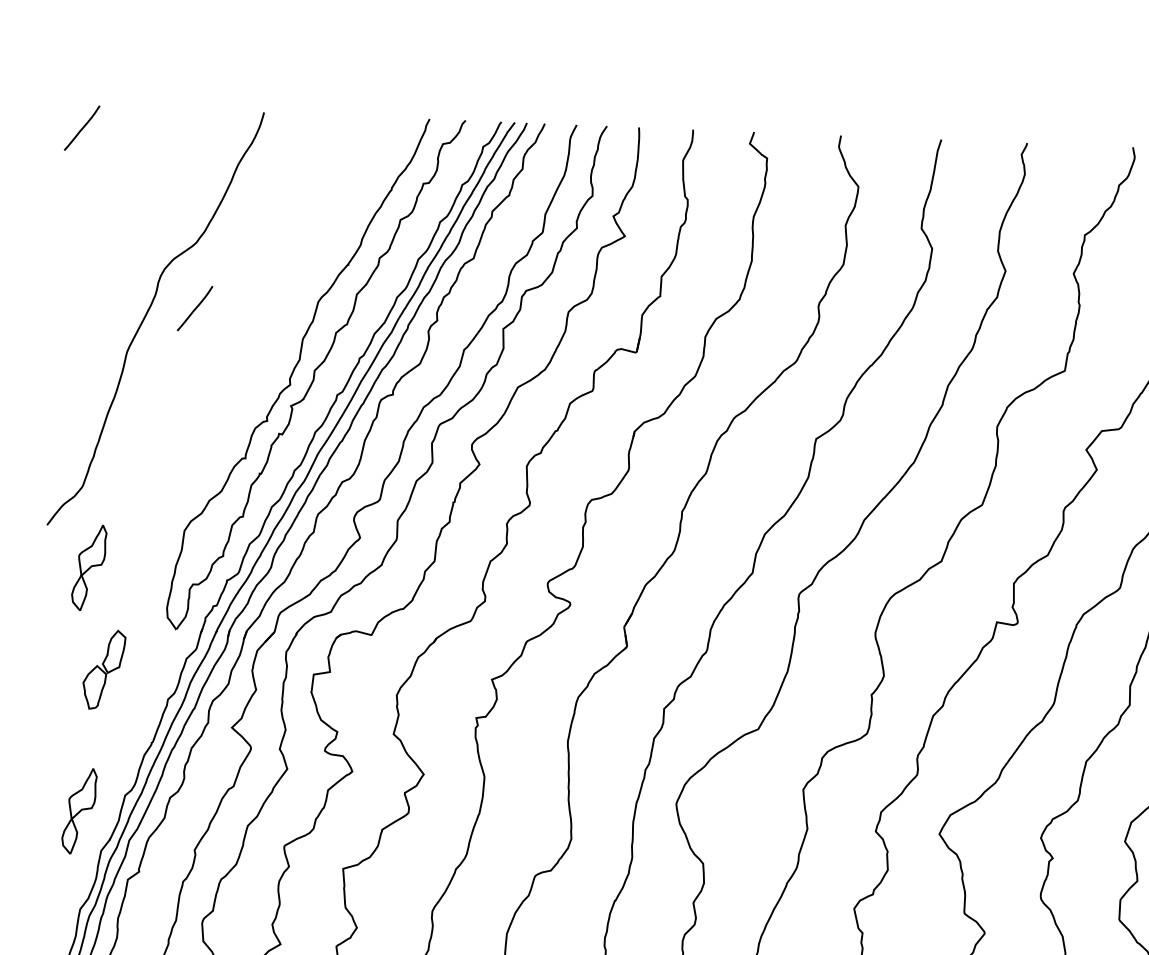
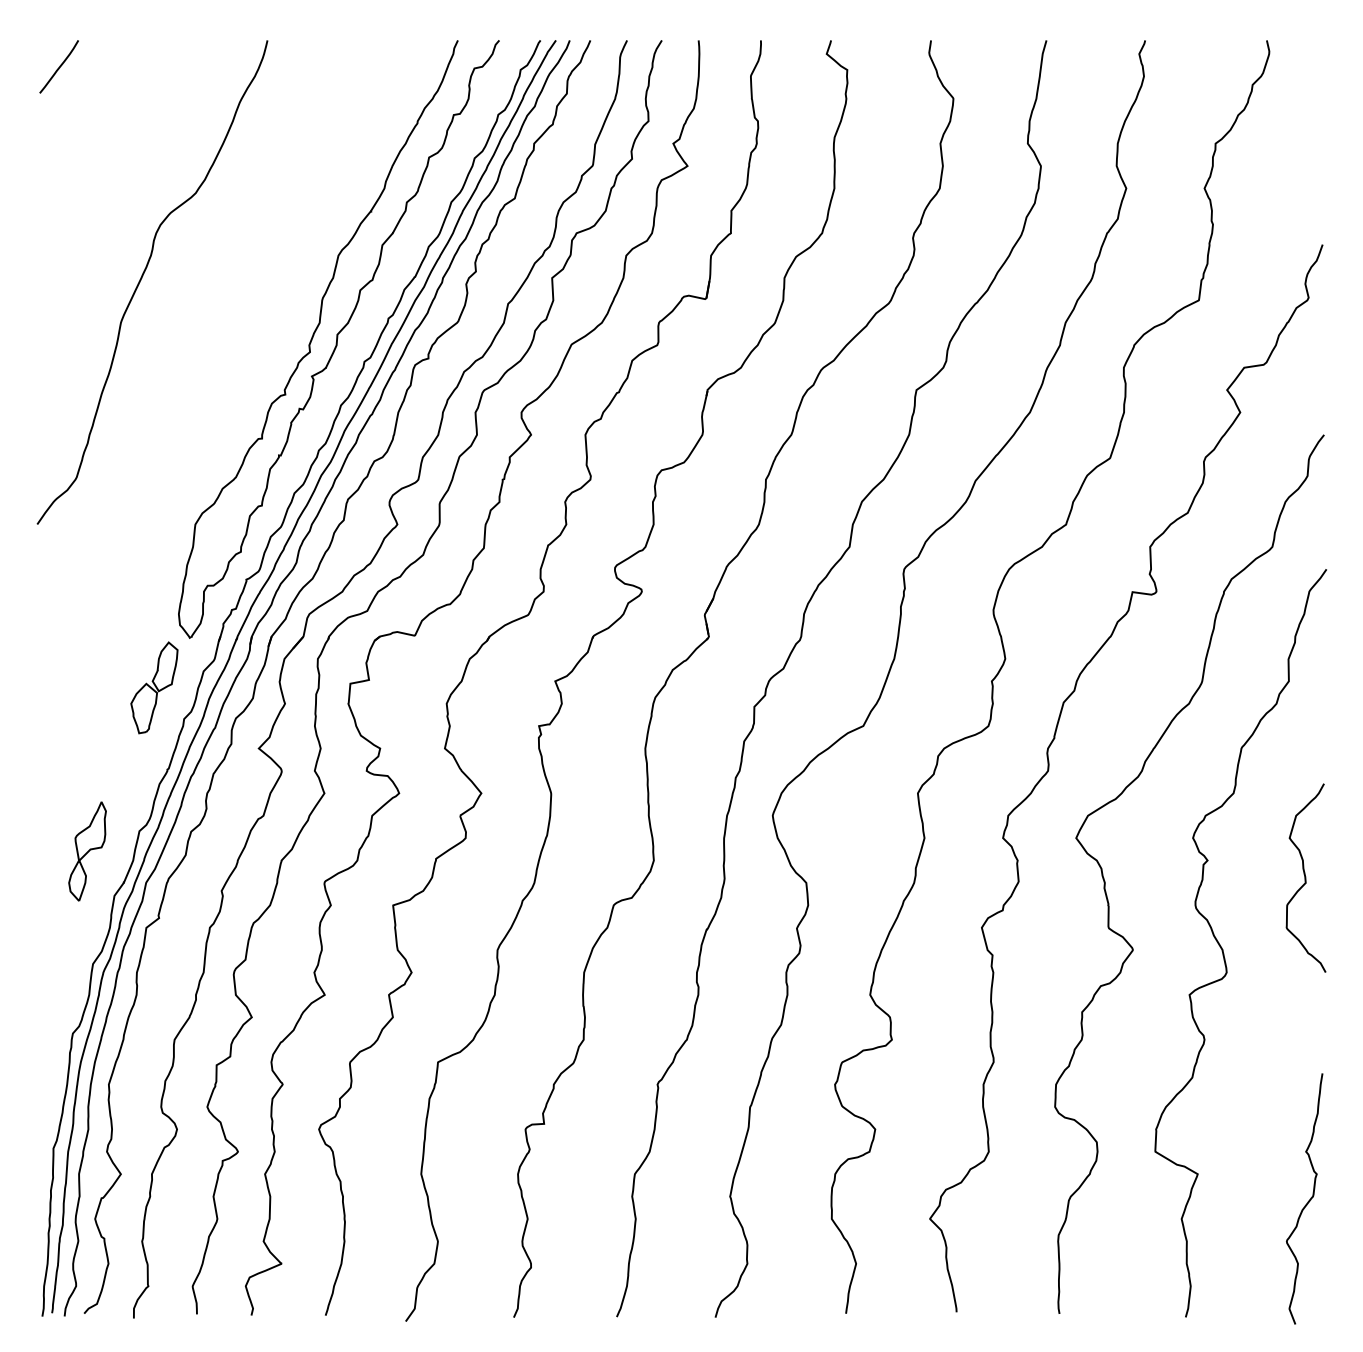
curve: (195, 308) -> (197, 268), removed
part: (89, 567) -> (87, 571), removed
part: (104, 669) -> (154, 687), moved

